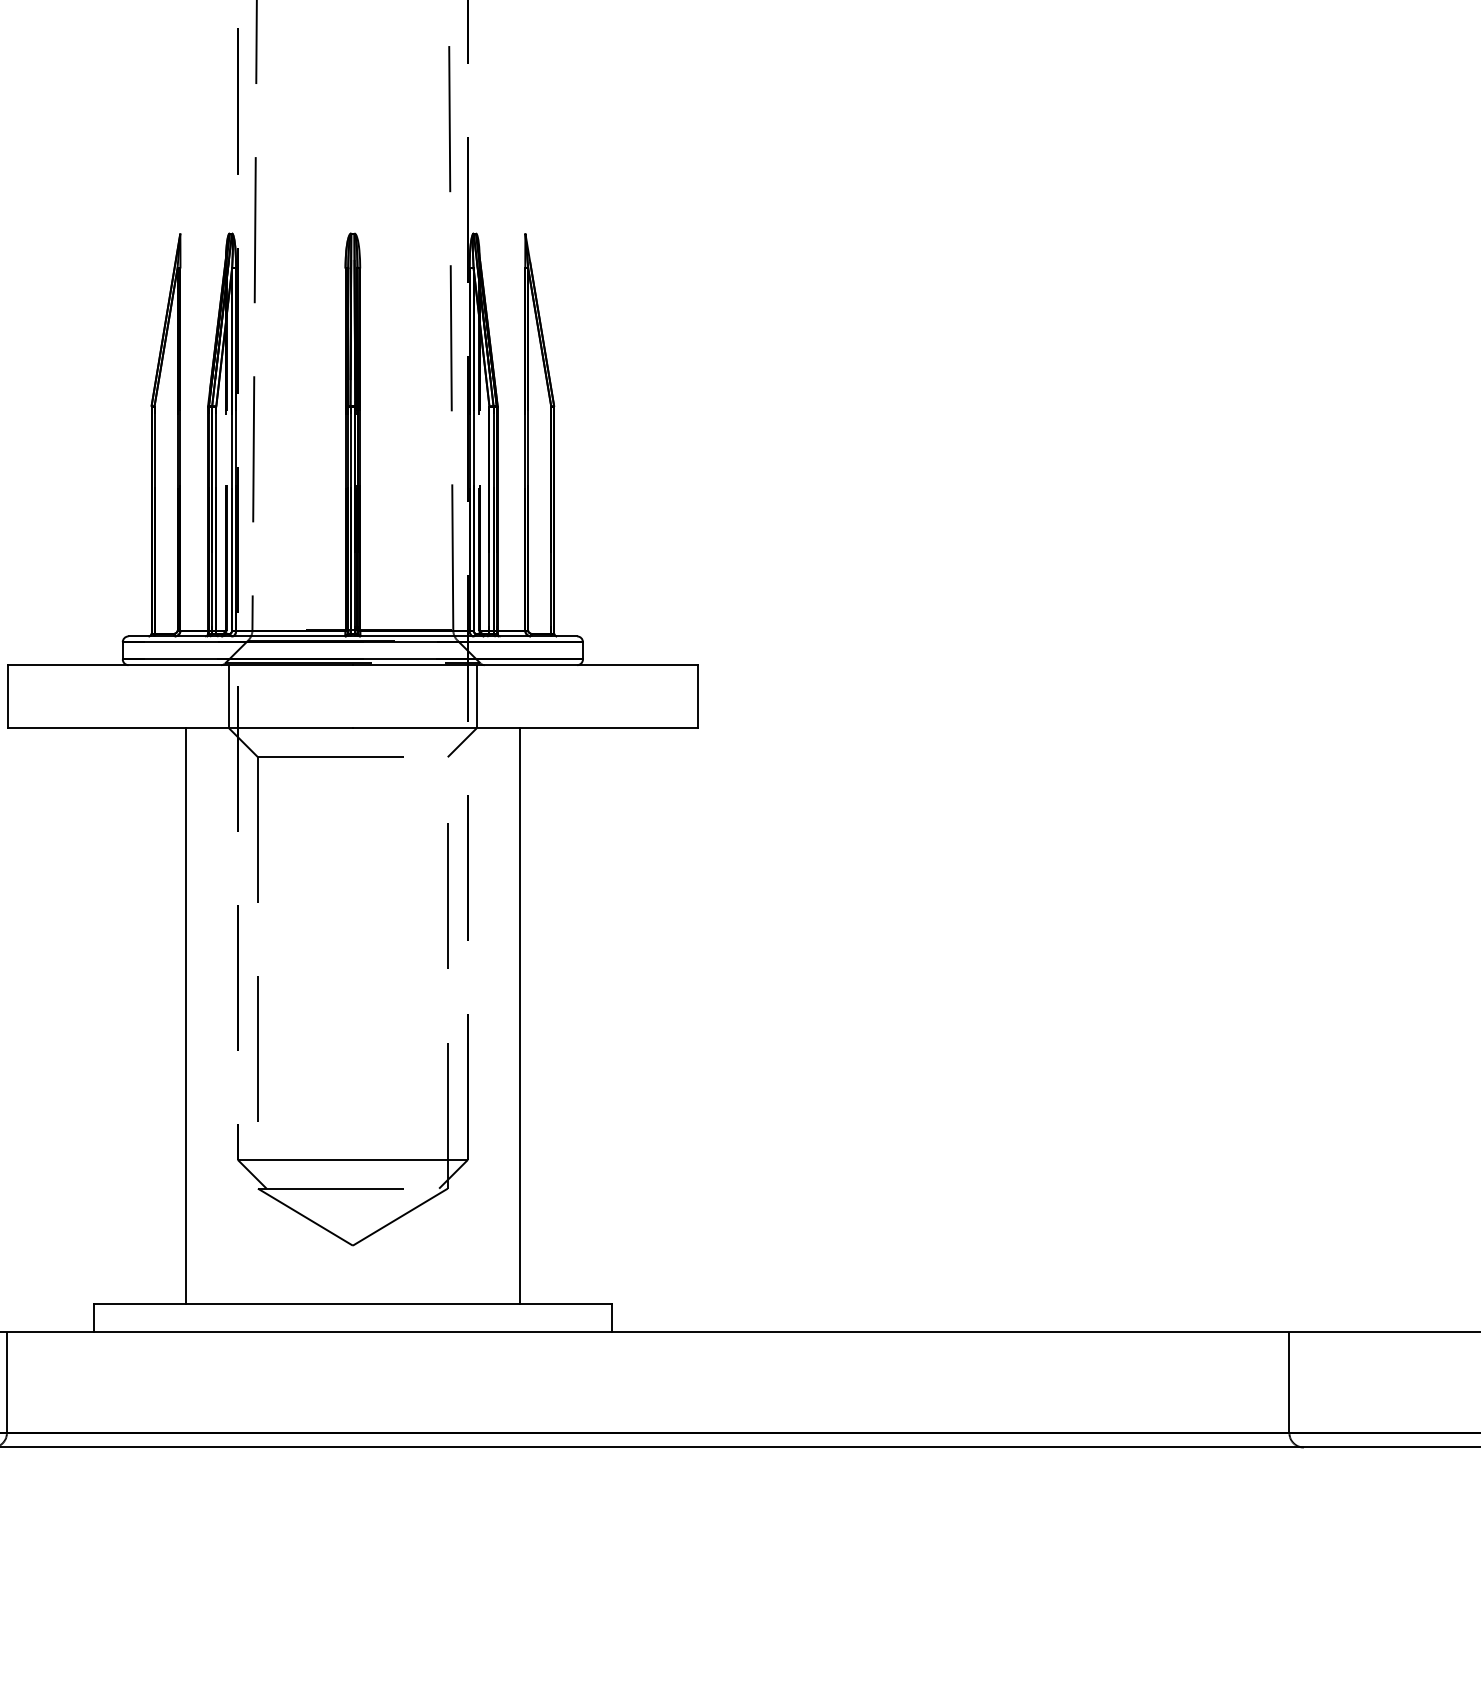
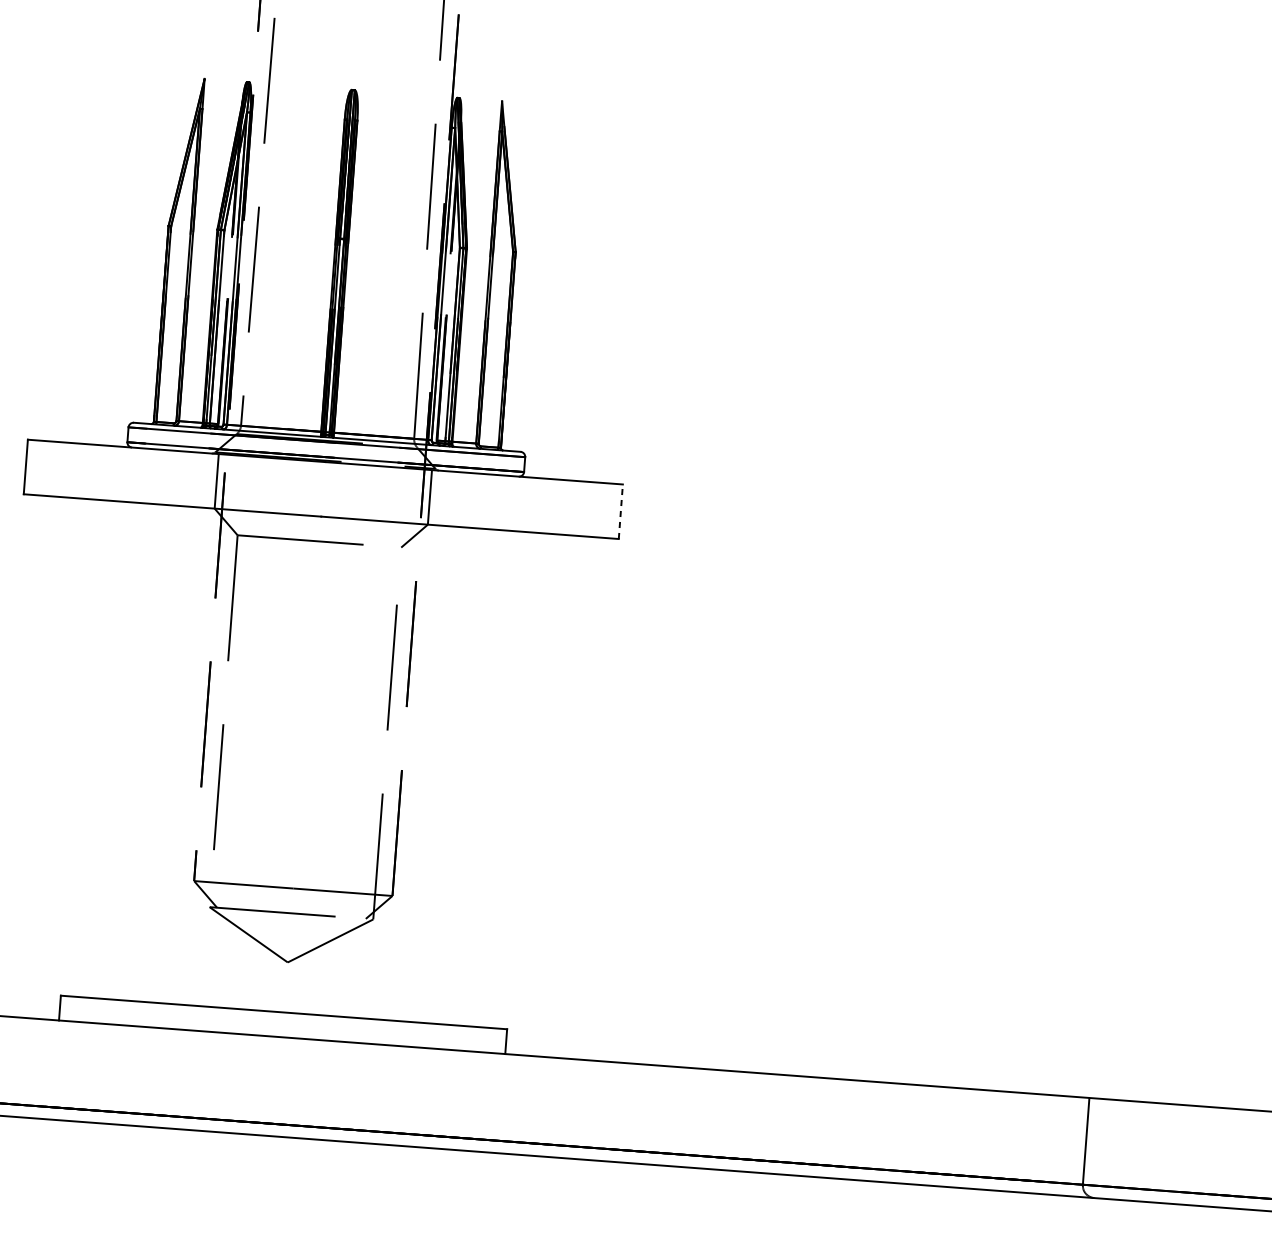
line: (698, 696) -> (621, 511), solid -> dashed
line: (186, 1015) -> (159, 753), removed
line: (519, 1015) -> (446, 774), removed

